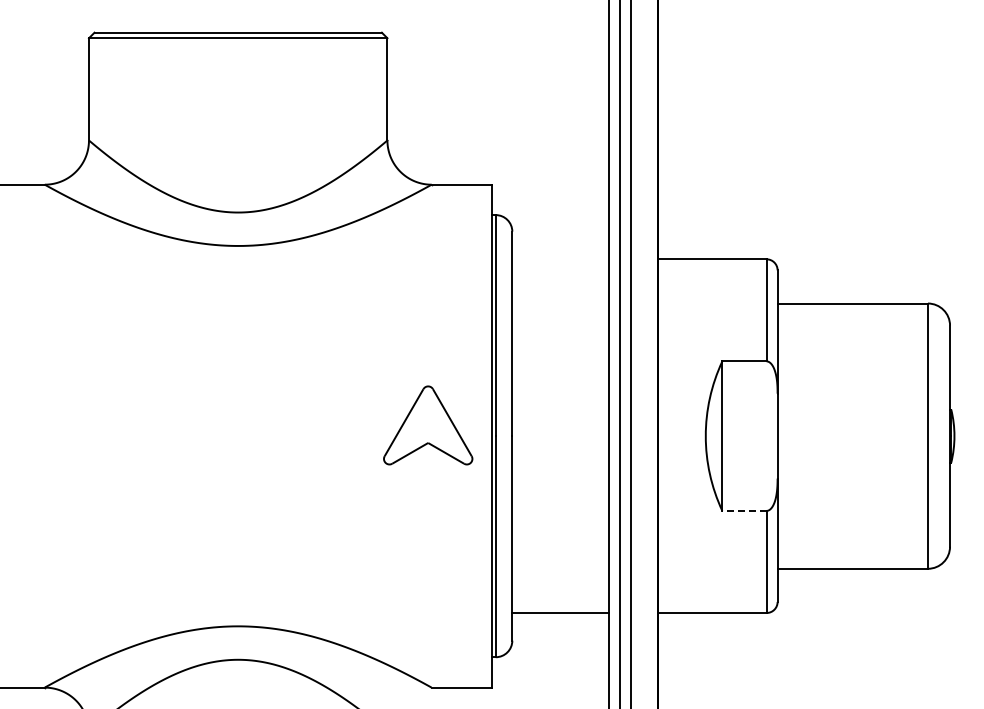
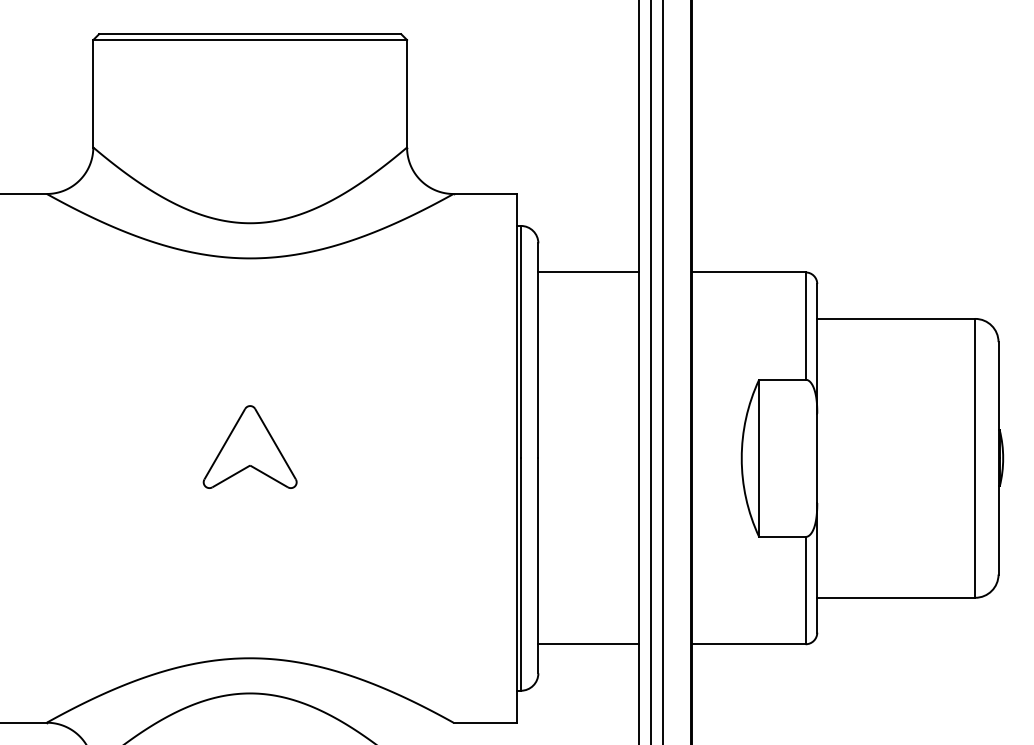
line: (560, 259) -> (589, 272), added
part: (428, 425) -> (250, 447), moved
line: (743, 510) -> (781, 536), dashed -> solid

